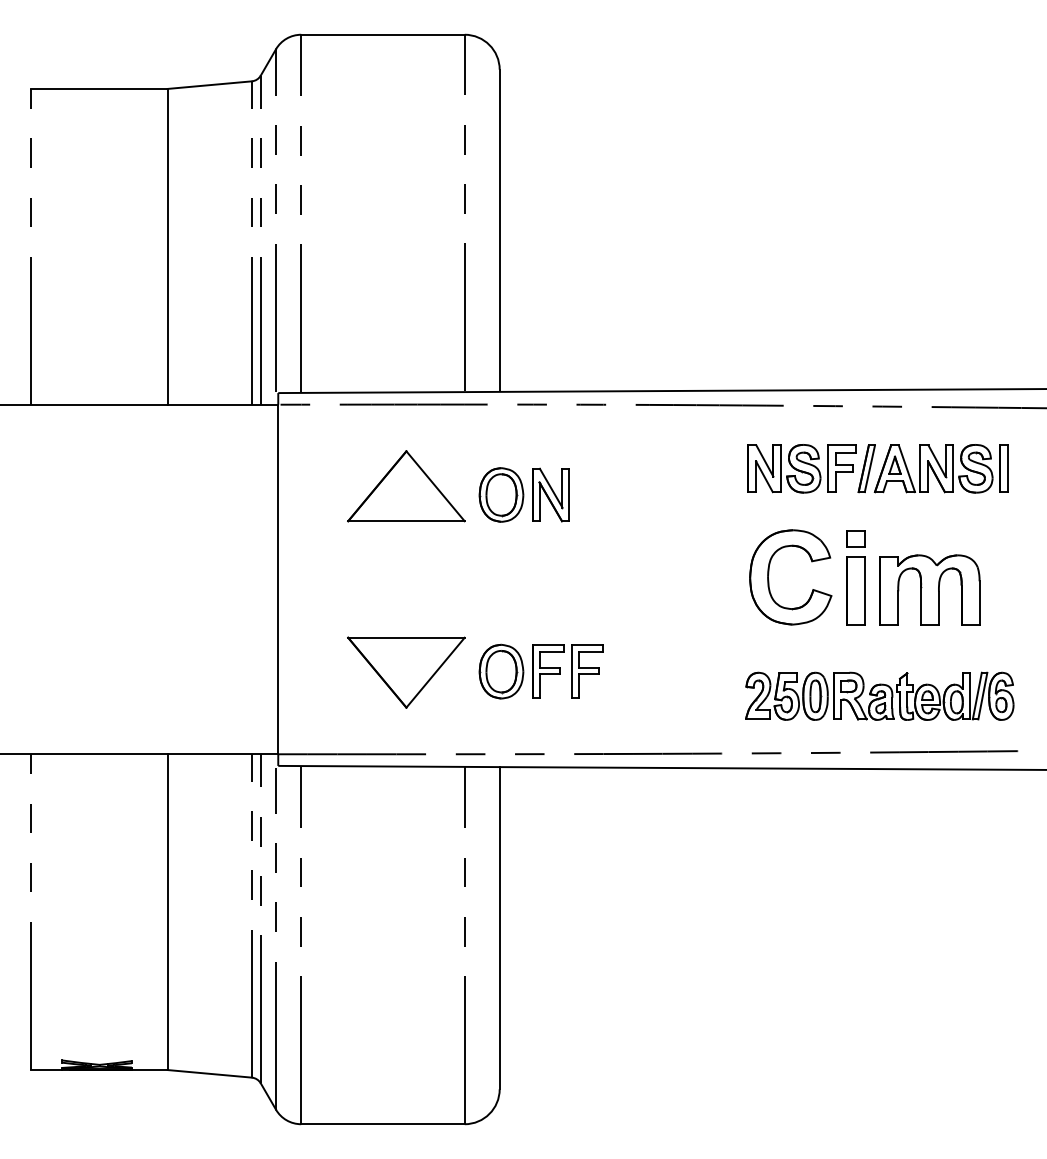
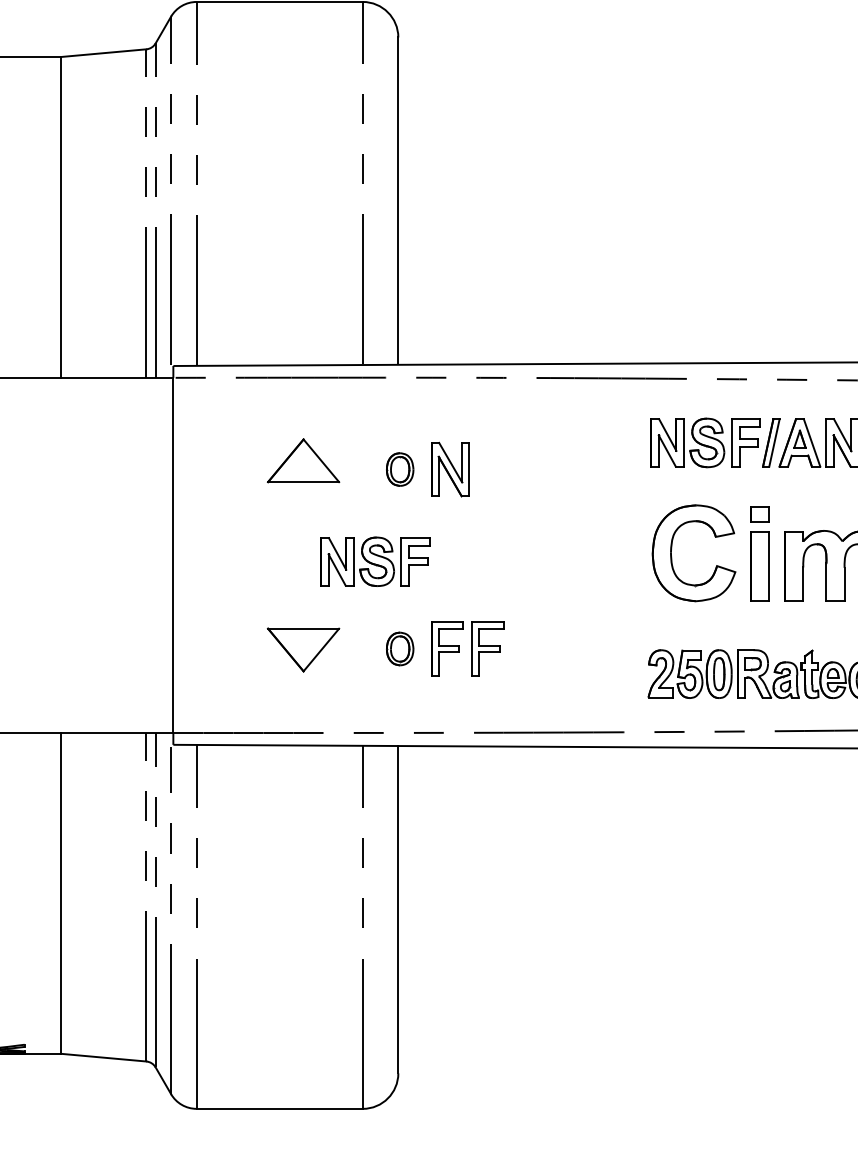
part: (406, 486) -> (303, 460), size x0.6
part: (501, 494) -> (400, 469), size x0.6
part: (476, 585) -> (374, 561), added
part: (501, 671) -> (400, 648), size x0.6
part: (406, 672) -> (303, 649), size x0.6

